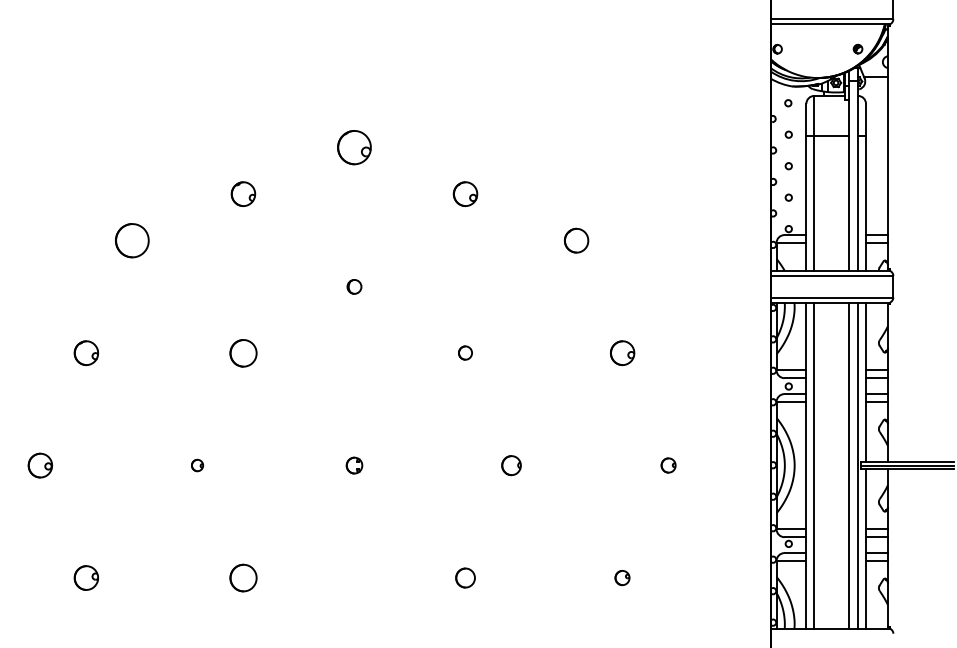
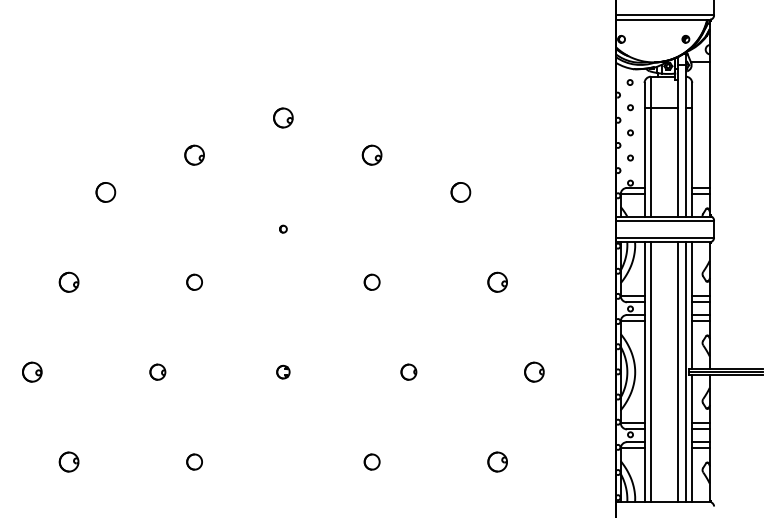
part: (354, 146) -> (283, 117), size x0.71
part: (131, 240) -> (105, 192), size x0.71
part: (354, 285) -> (283, 228), size x0.62
part: (243, 352) -> (194, 281), size x0.71
part: (464, 352) -> (371, 281), size x1.43
part: (197, 464) -> (157, 371), size x1.67
part: (668, 464) -> (534, 371), size x1.67
part: (243, 577) -> (194, 461), size x0.71
part: (622, 577) -> (497, 461), size x1.67

